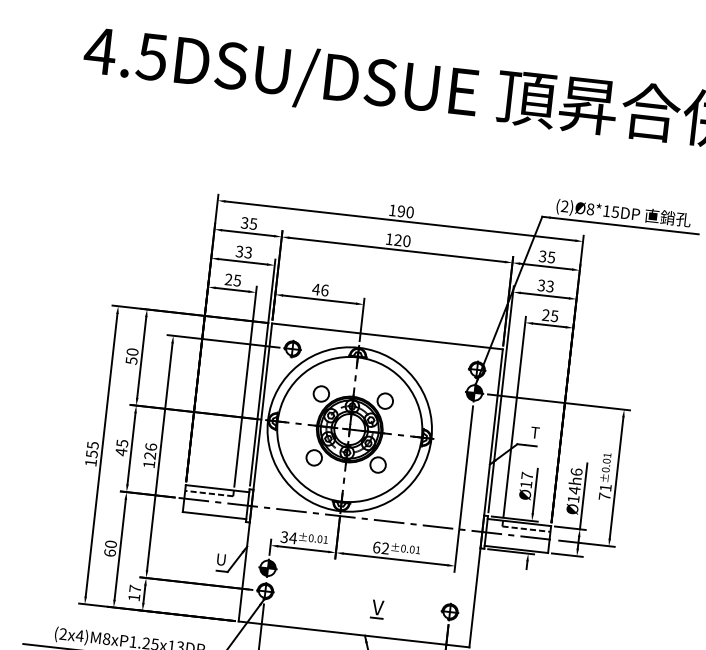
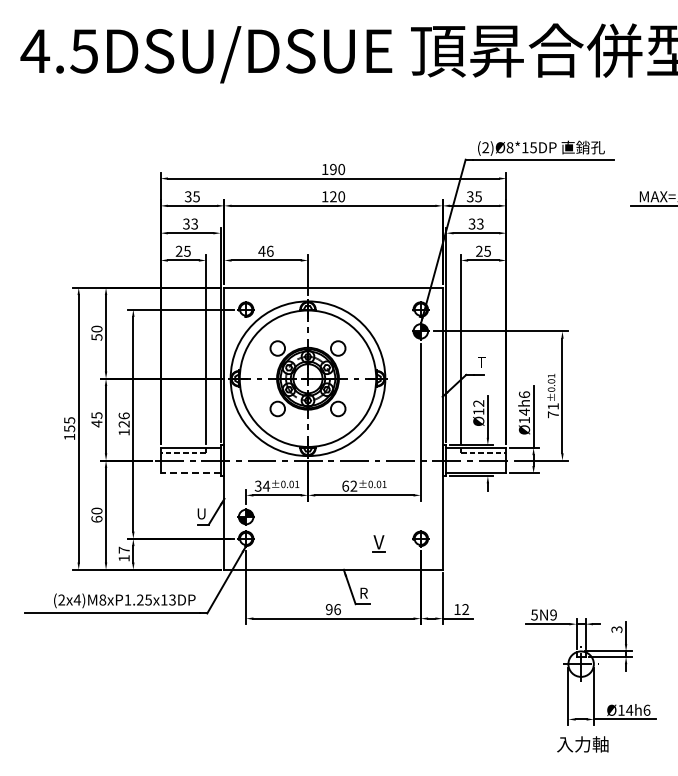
text: (526, 475) -> (478, 403), Ø17 -> Ø12
line: (214, 515) -> (190, 473), solid -> dashed
part: (377, 608) -> (378, 543), moved

